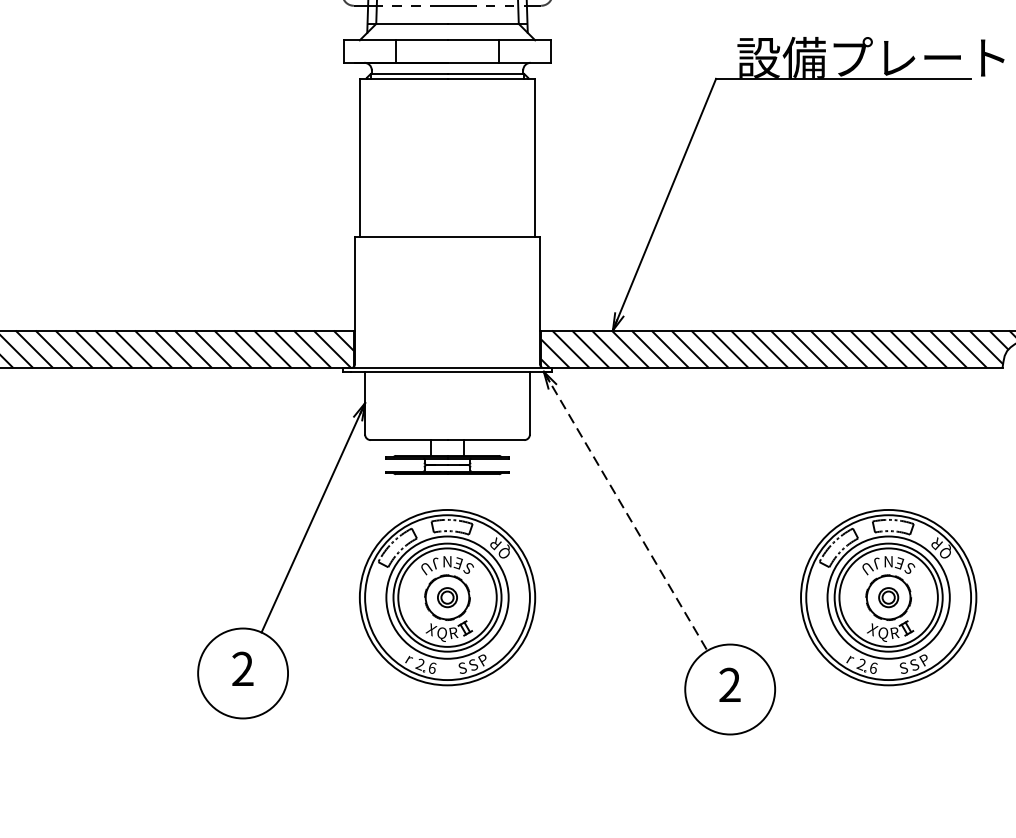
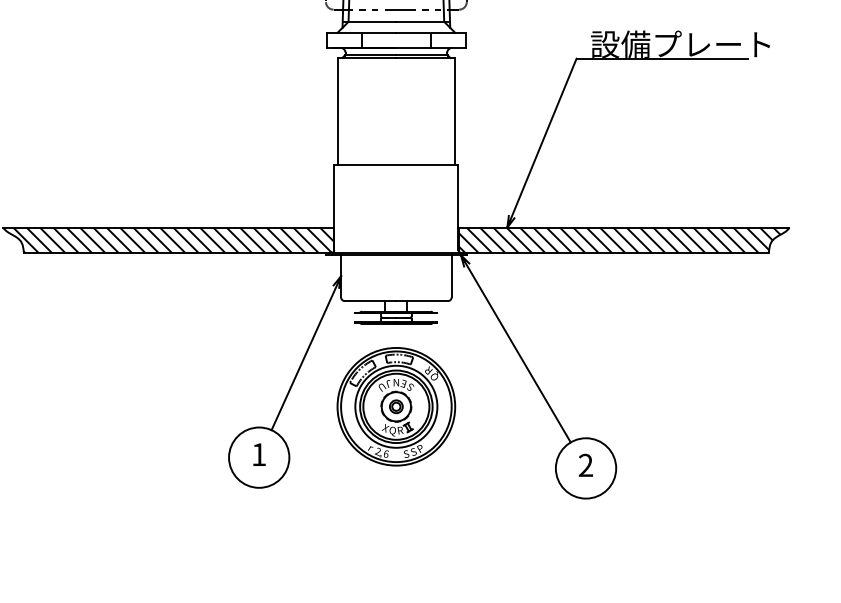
line: (625, 510) -> (515, 348), dashed -> solid
part: (888, 597) -> (692, 406), removed
text: (243, 668) -> (259, 454), 2 -> 1

